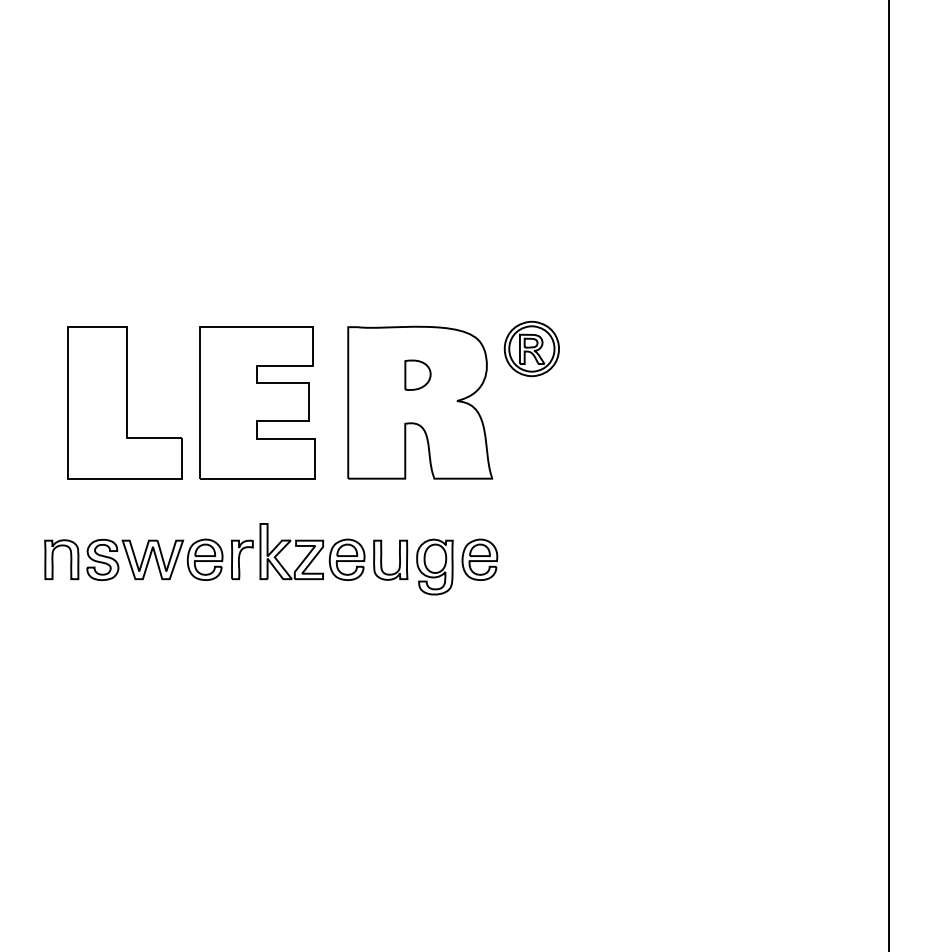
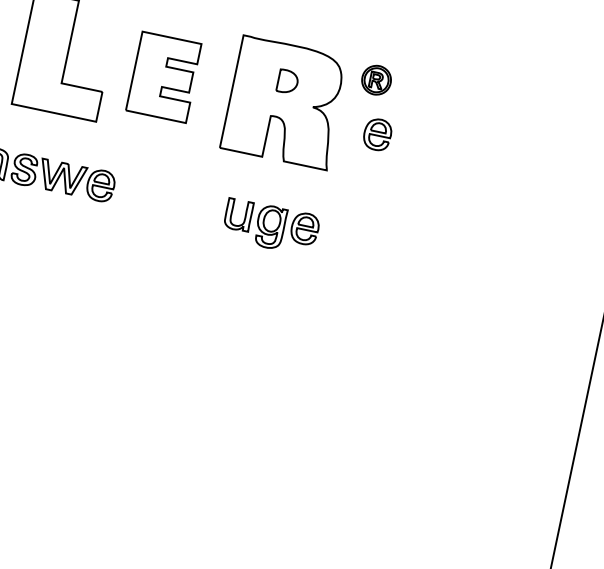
part: (531, 348) -> (376, 79), size x0.7
part: (257, 402) -> (164, 77), size x0.7
part: (547, 418) -> (377, 134), added
part: (298, 551) -> (171, 194), removed

